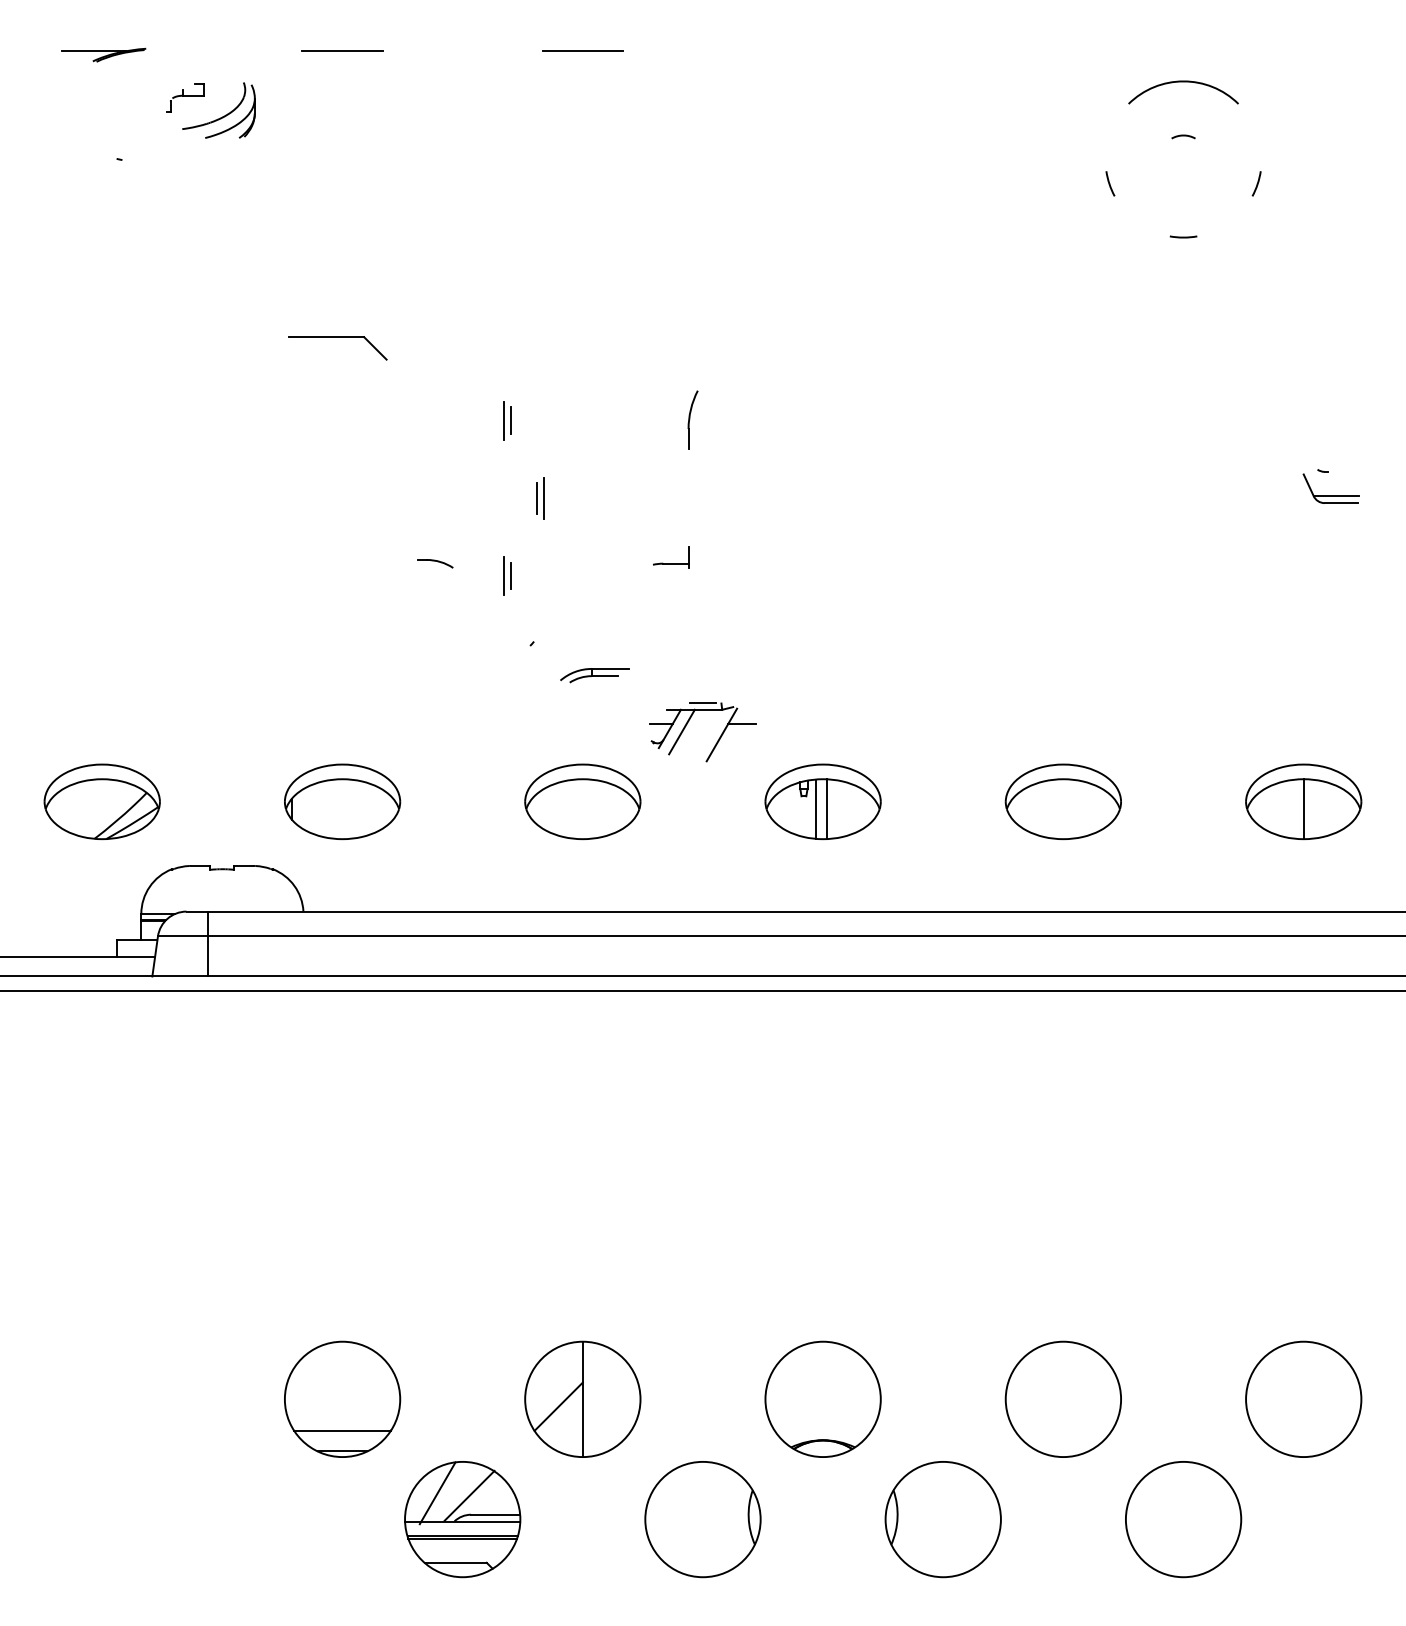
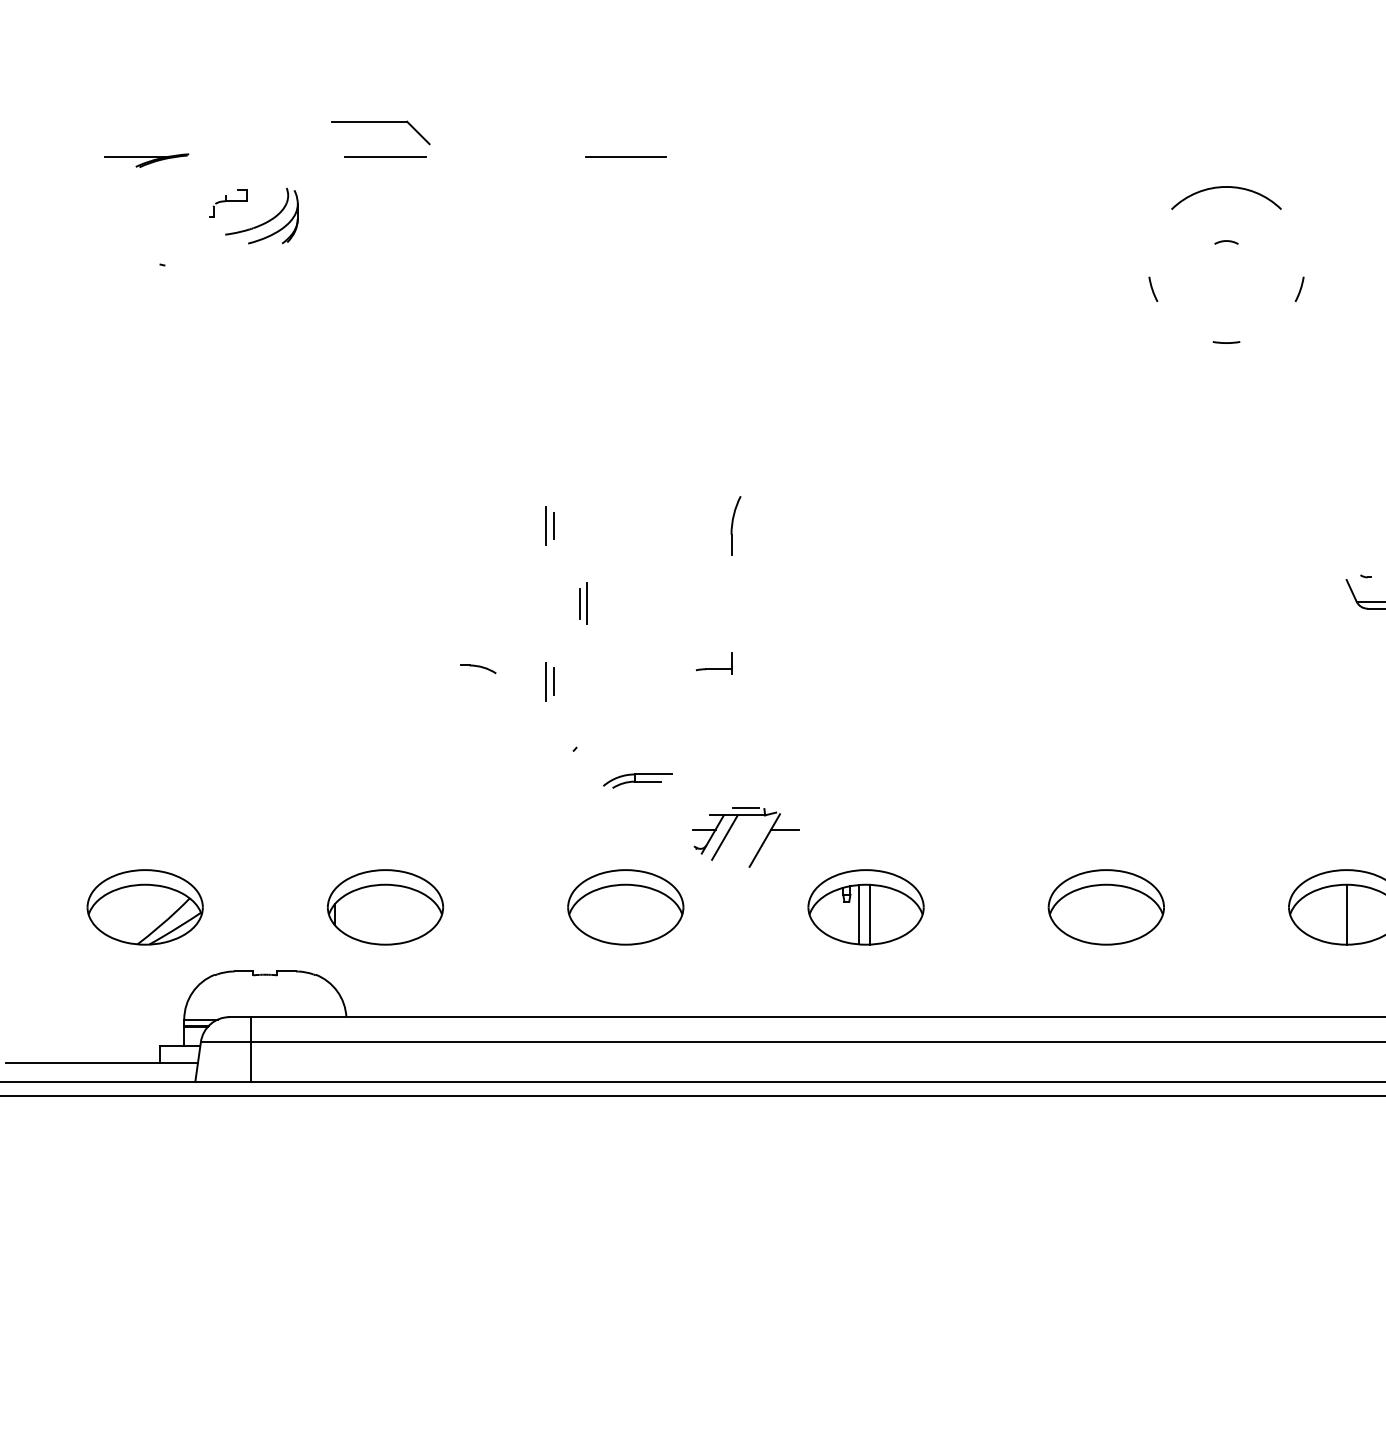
part: (337, 337) -> (380, 122), moved

